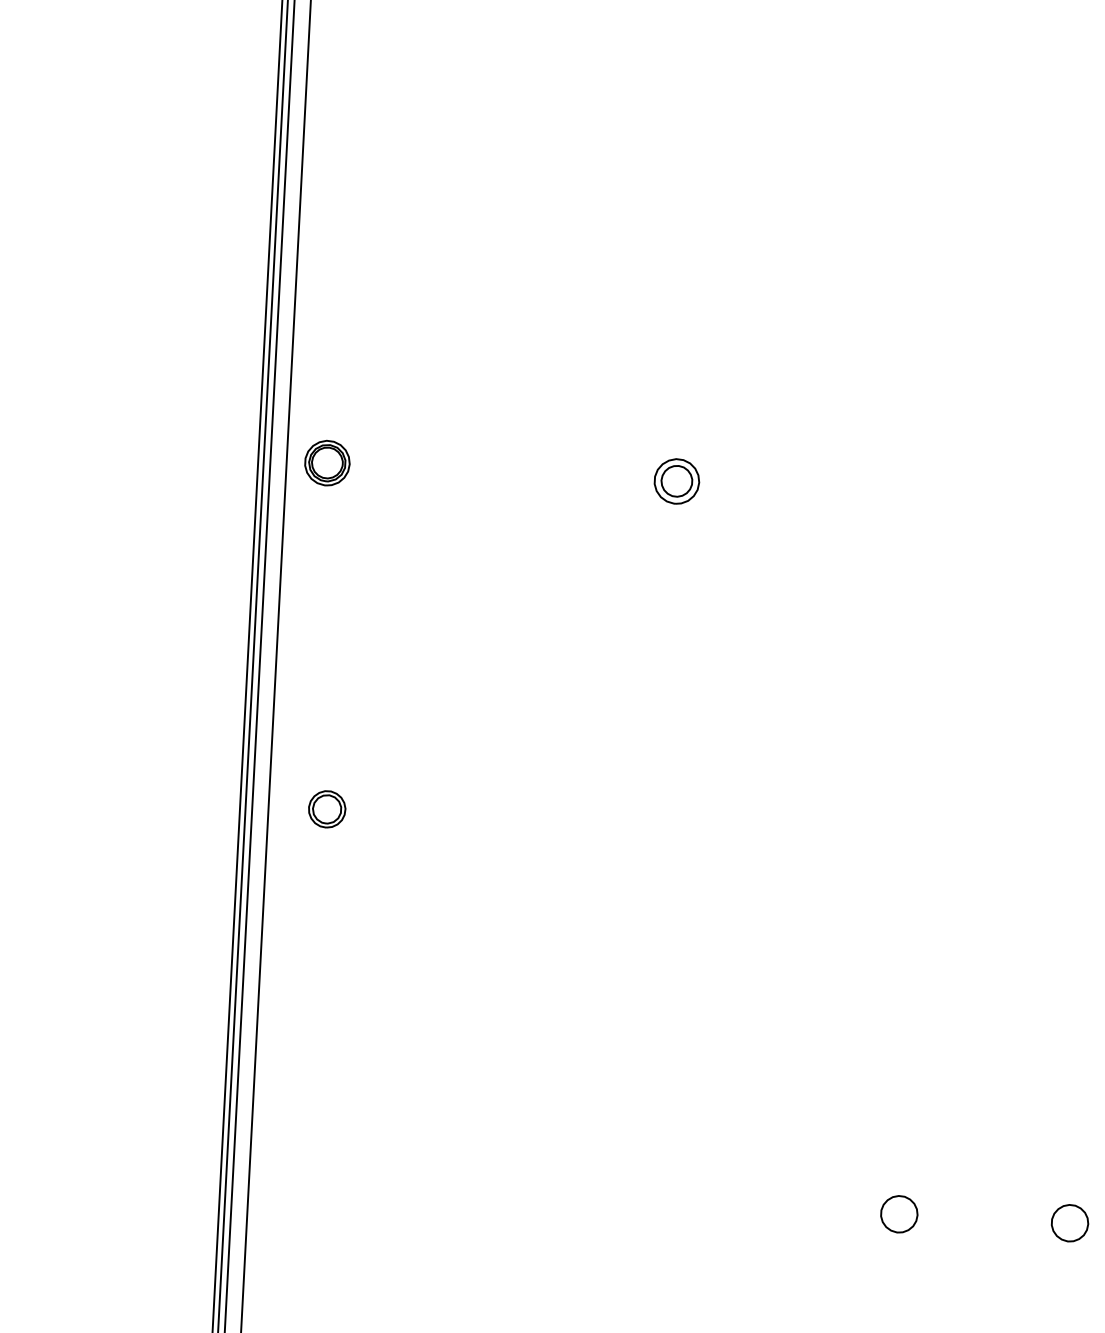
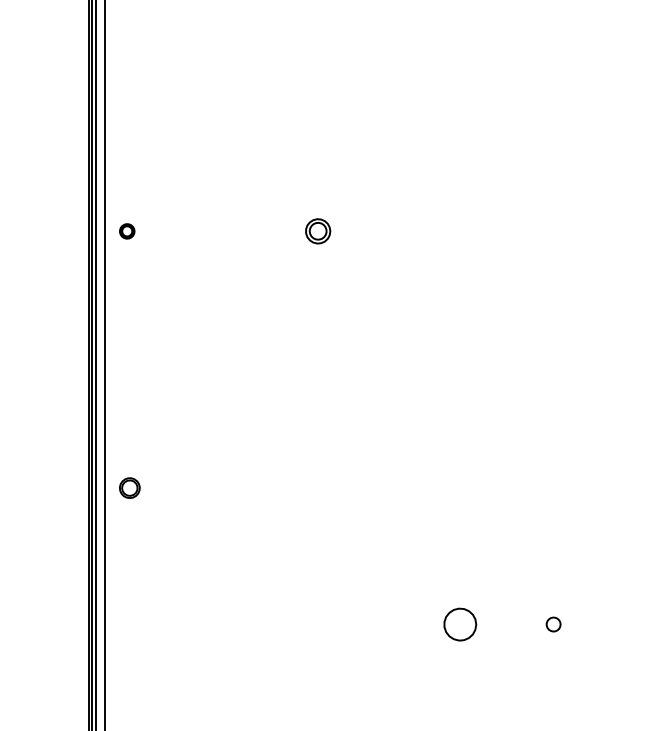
part: (328, 463) -> (127, 231), size x0.6
part: (326, 808) -> (129, 487), moved
part: (899, 1214) -> (460, 624), size x1.6
part: (1069, 1223) -> (553, 624), size x0.7

